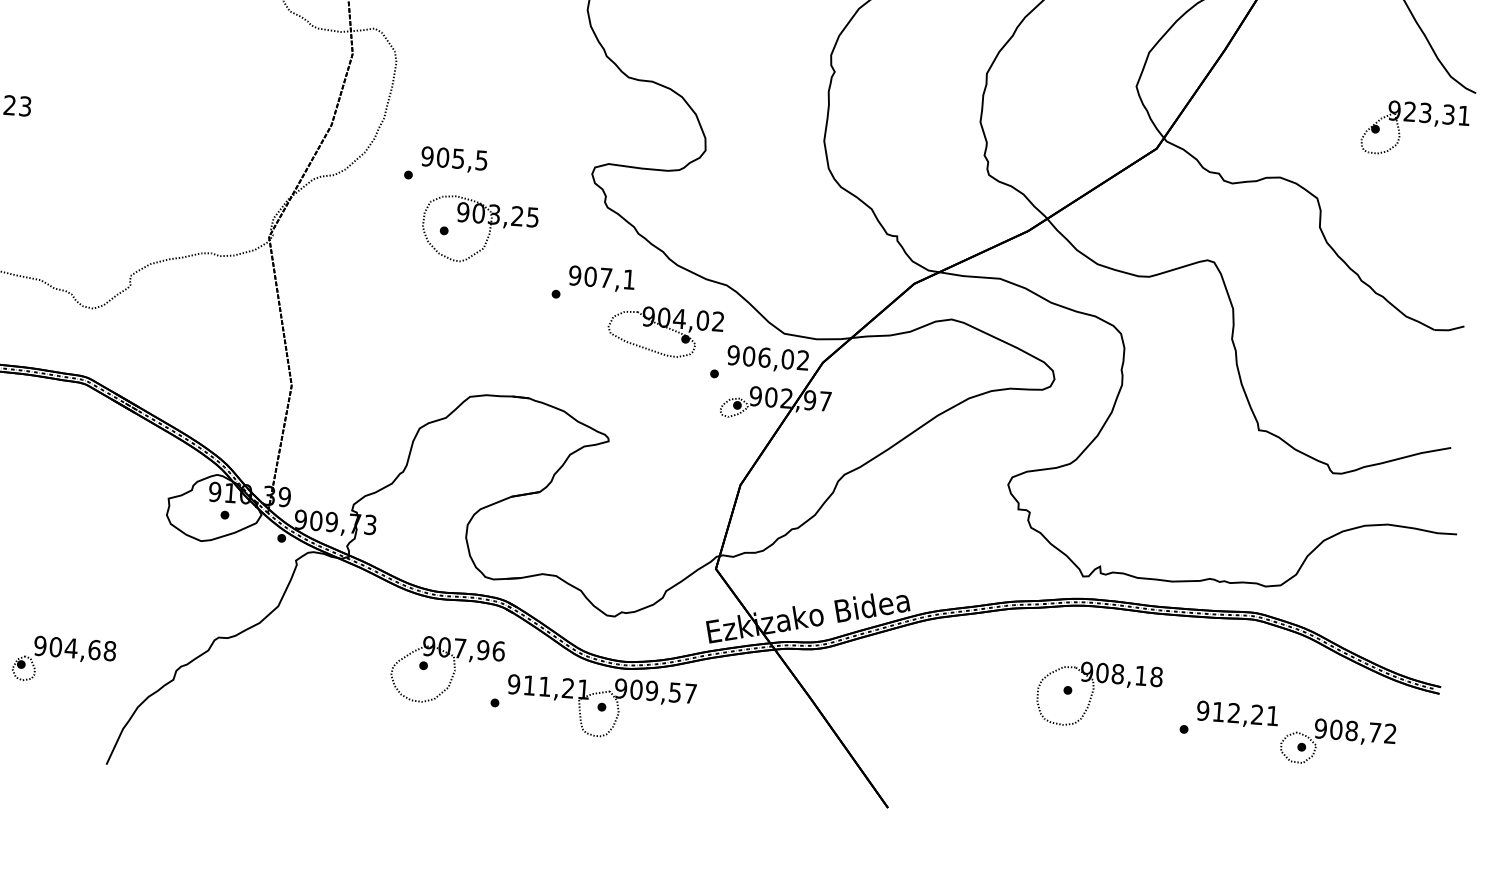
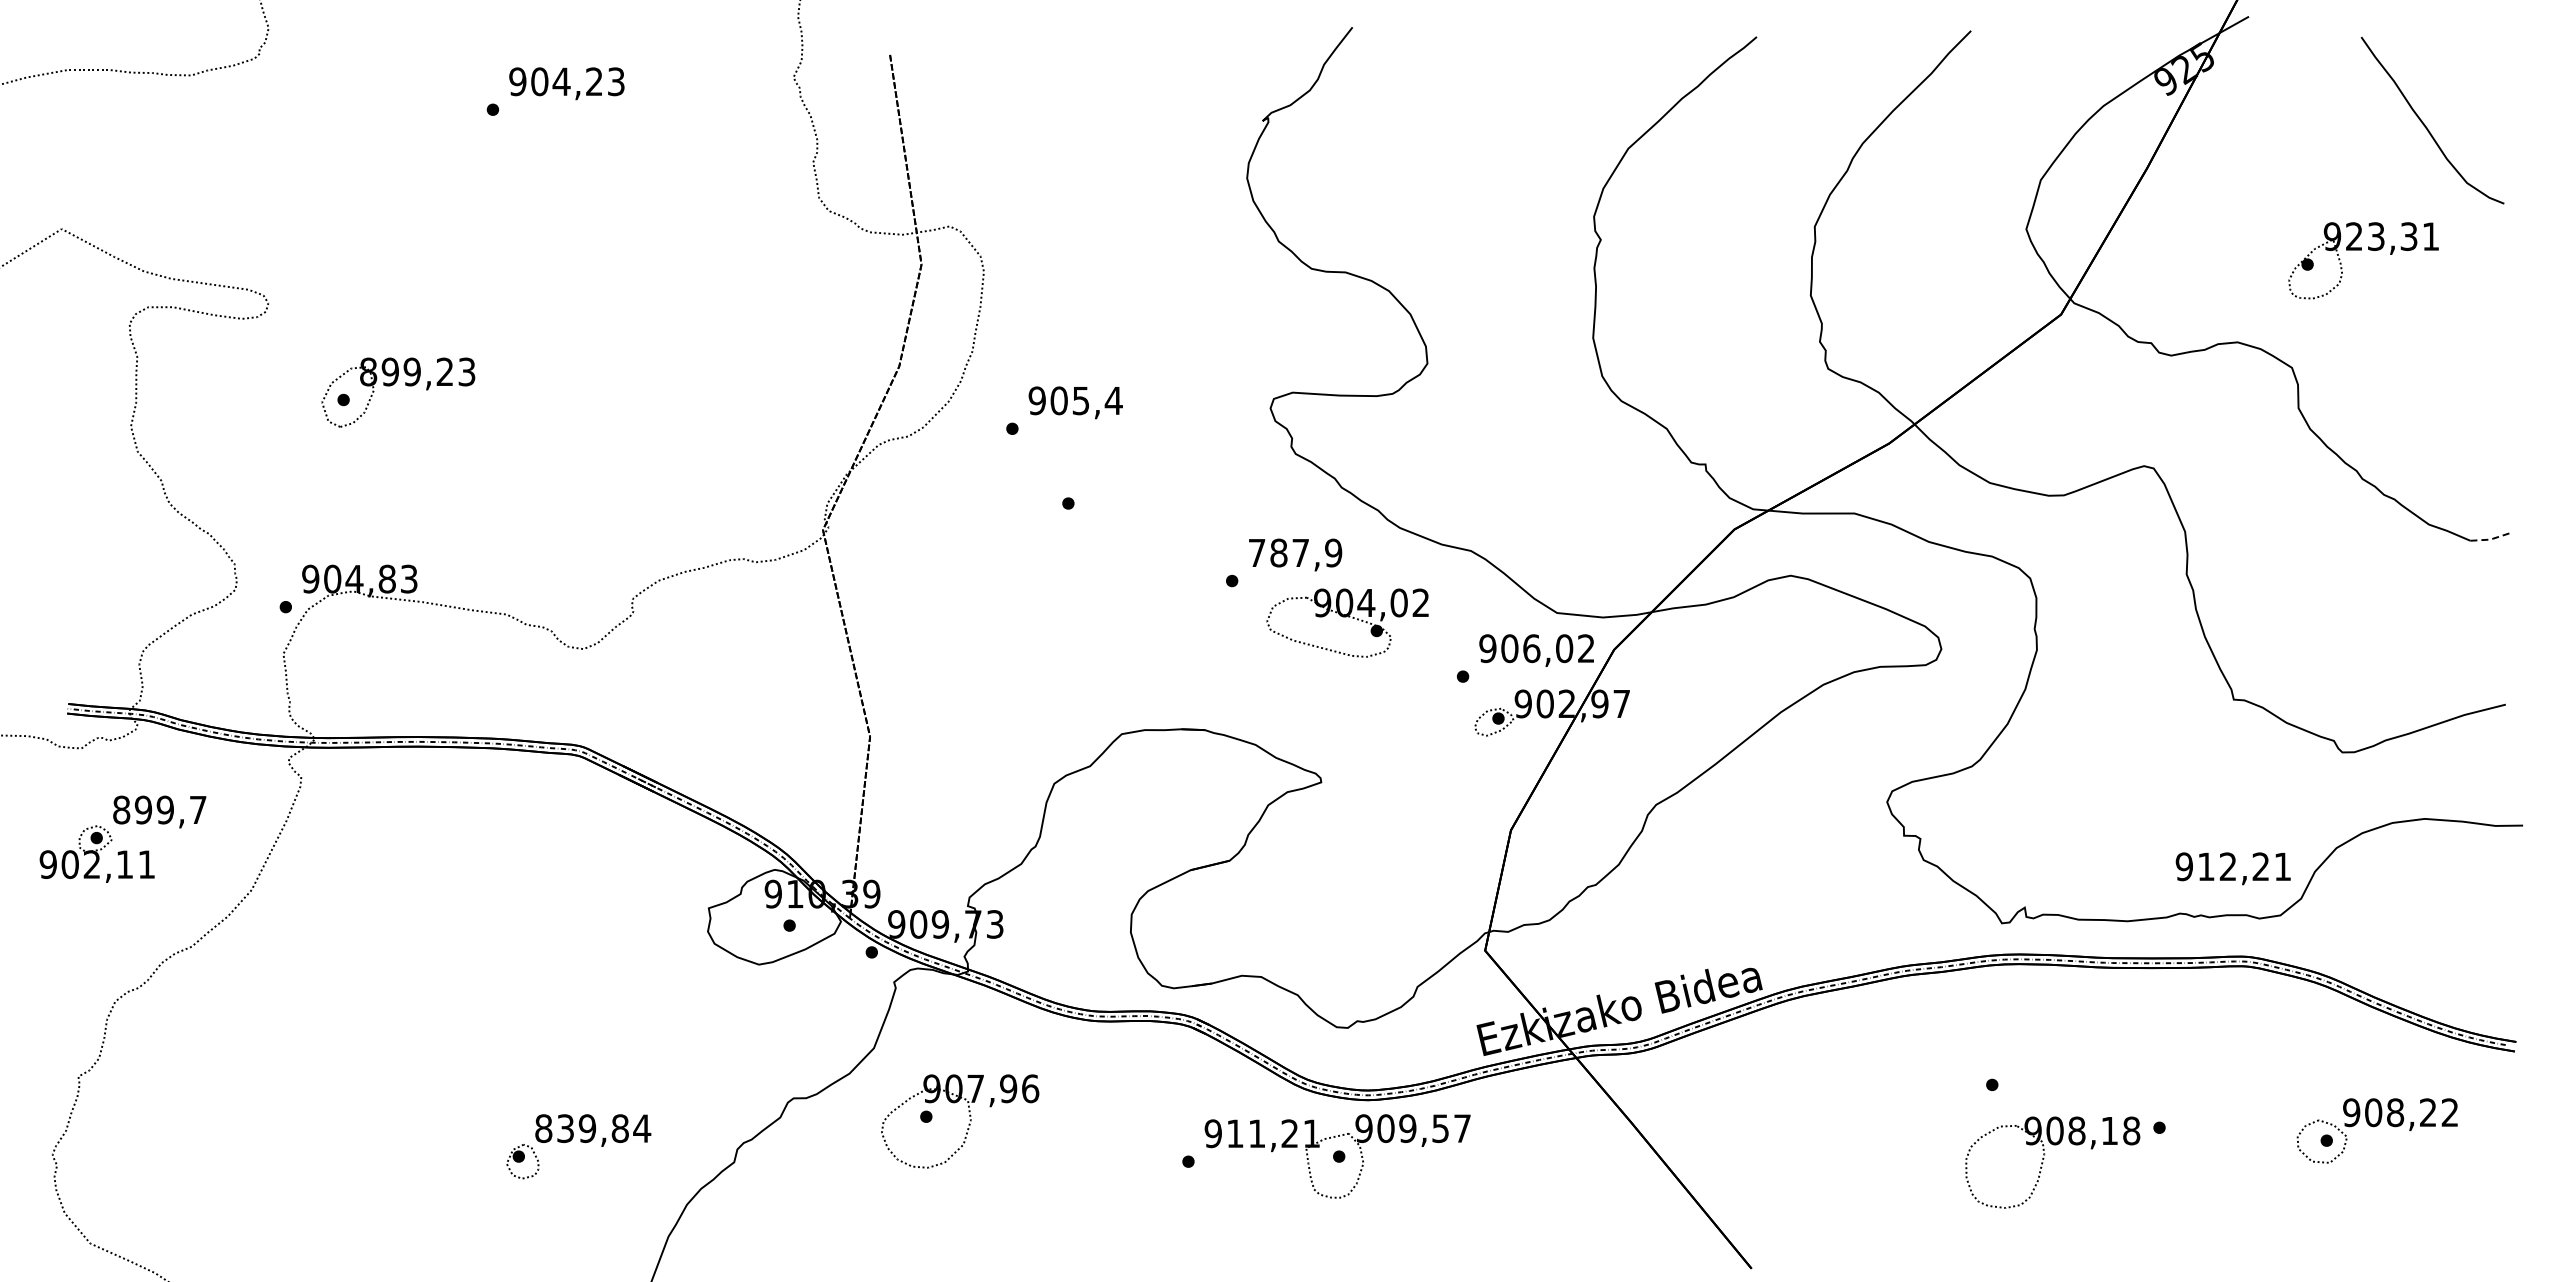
part: (1414, 122) -> (2361, 250), moved
text: (481, 160) -> (1113, 401), 905,5 -> 905,4
part: (480, 223) -> (1118, 489), removed
text: (602, 277) -> (1295, 552), 907,1 -> 787,9
line: (1449, 330) -> (2491, 539), solid -> dashed
part: (665, 331) -> (1347, 622), moved
text: (75, 648) -> (593, 1128), 904,68 -> 839,84
part: (453, 673) -> (968, 1124), moved
part: (1093, 691) -> (2044, 1158), moved
text: (1237, 714) -> (2232, 868), moved
text: (1375, 732) -> (2428, 1112), 908,72 -> 908,22

